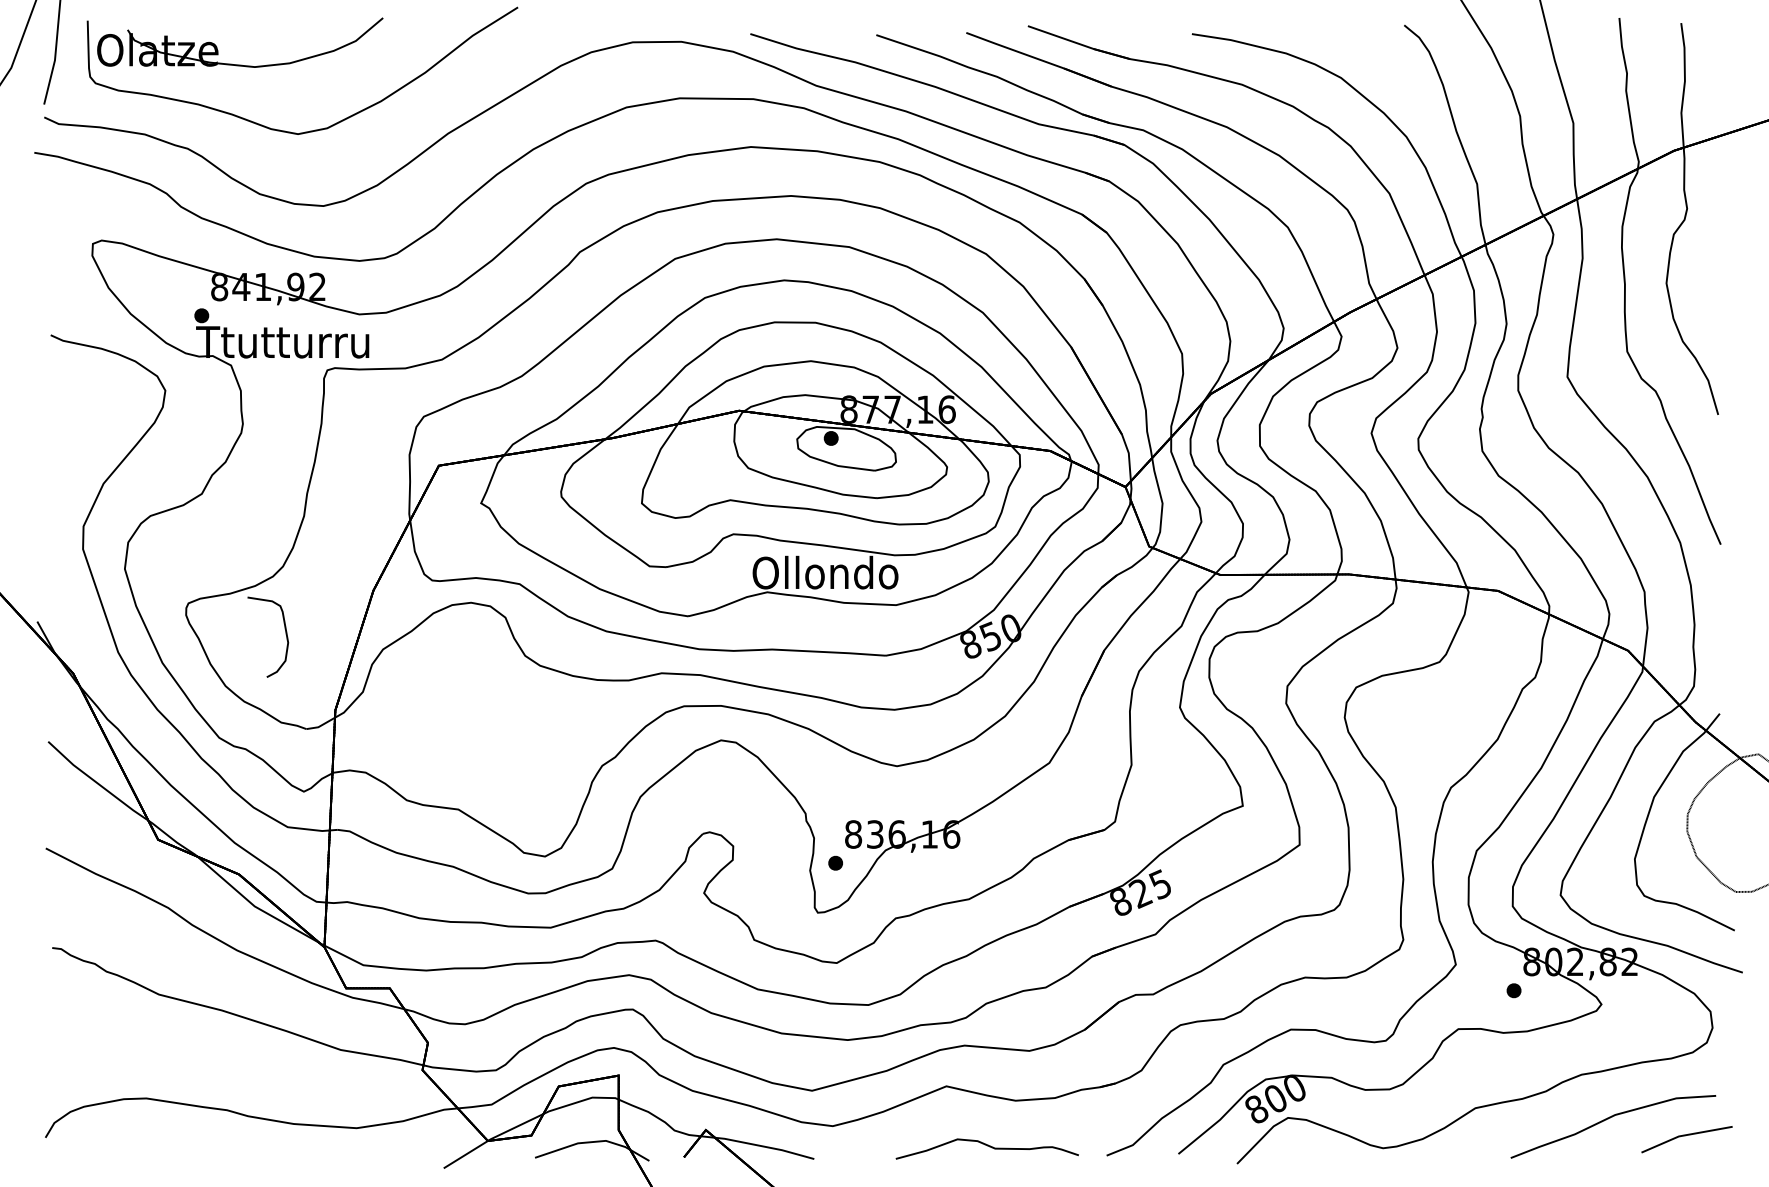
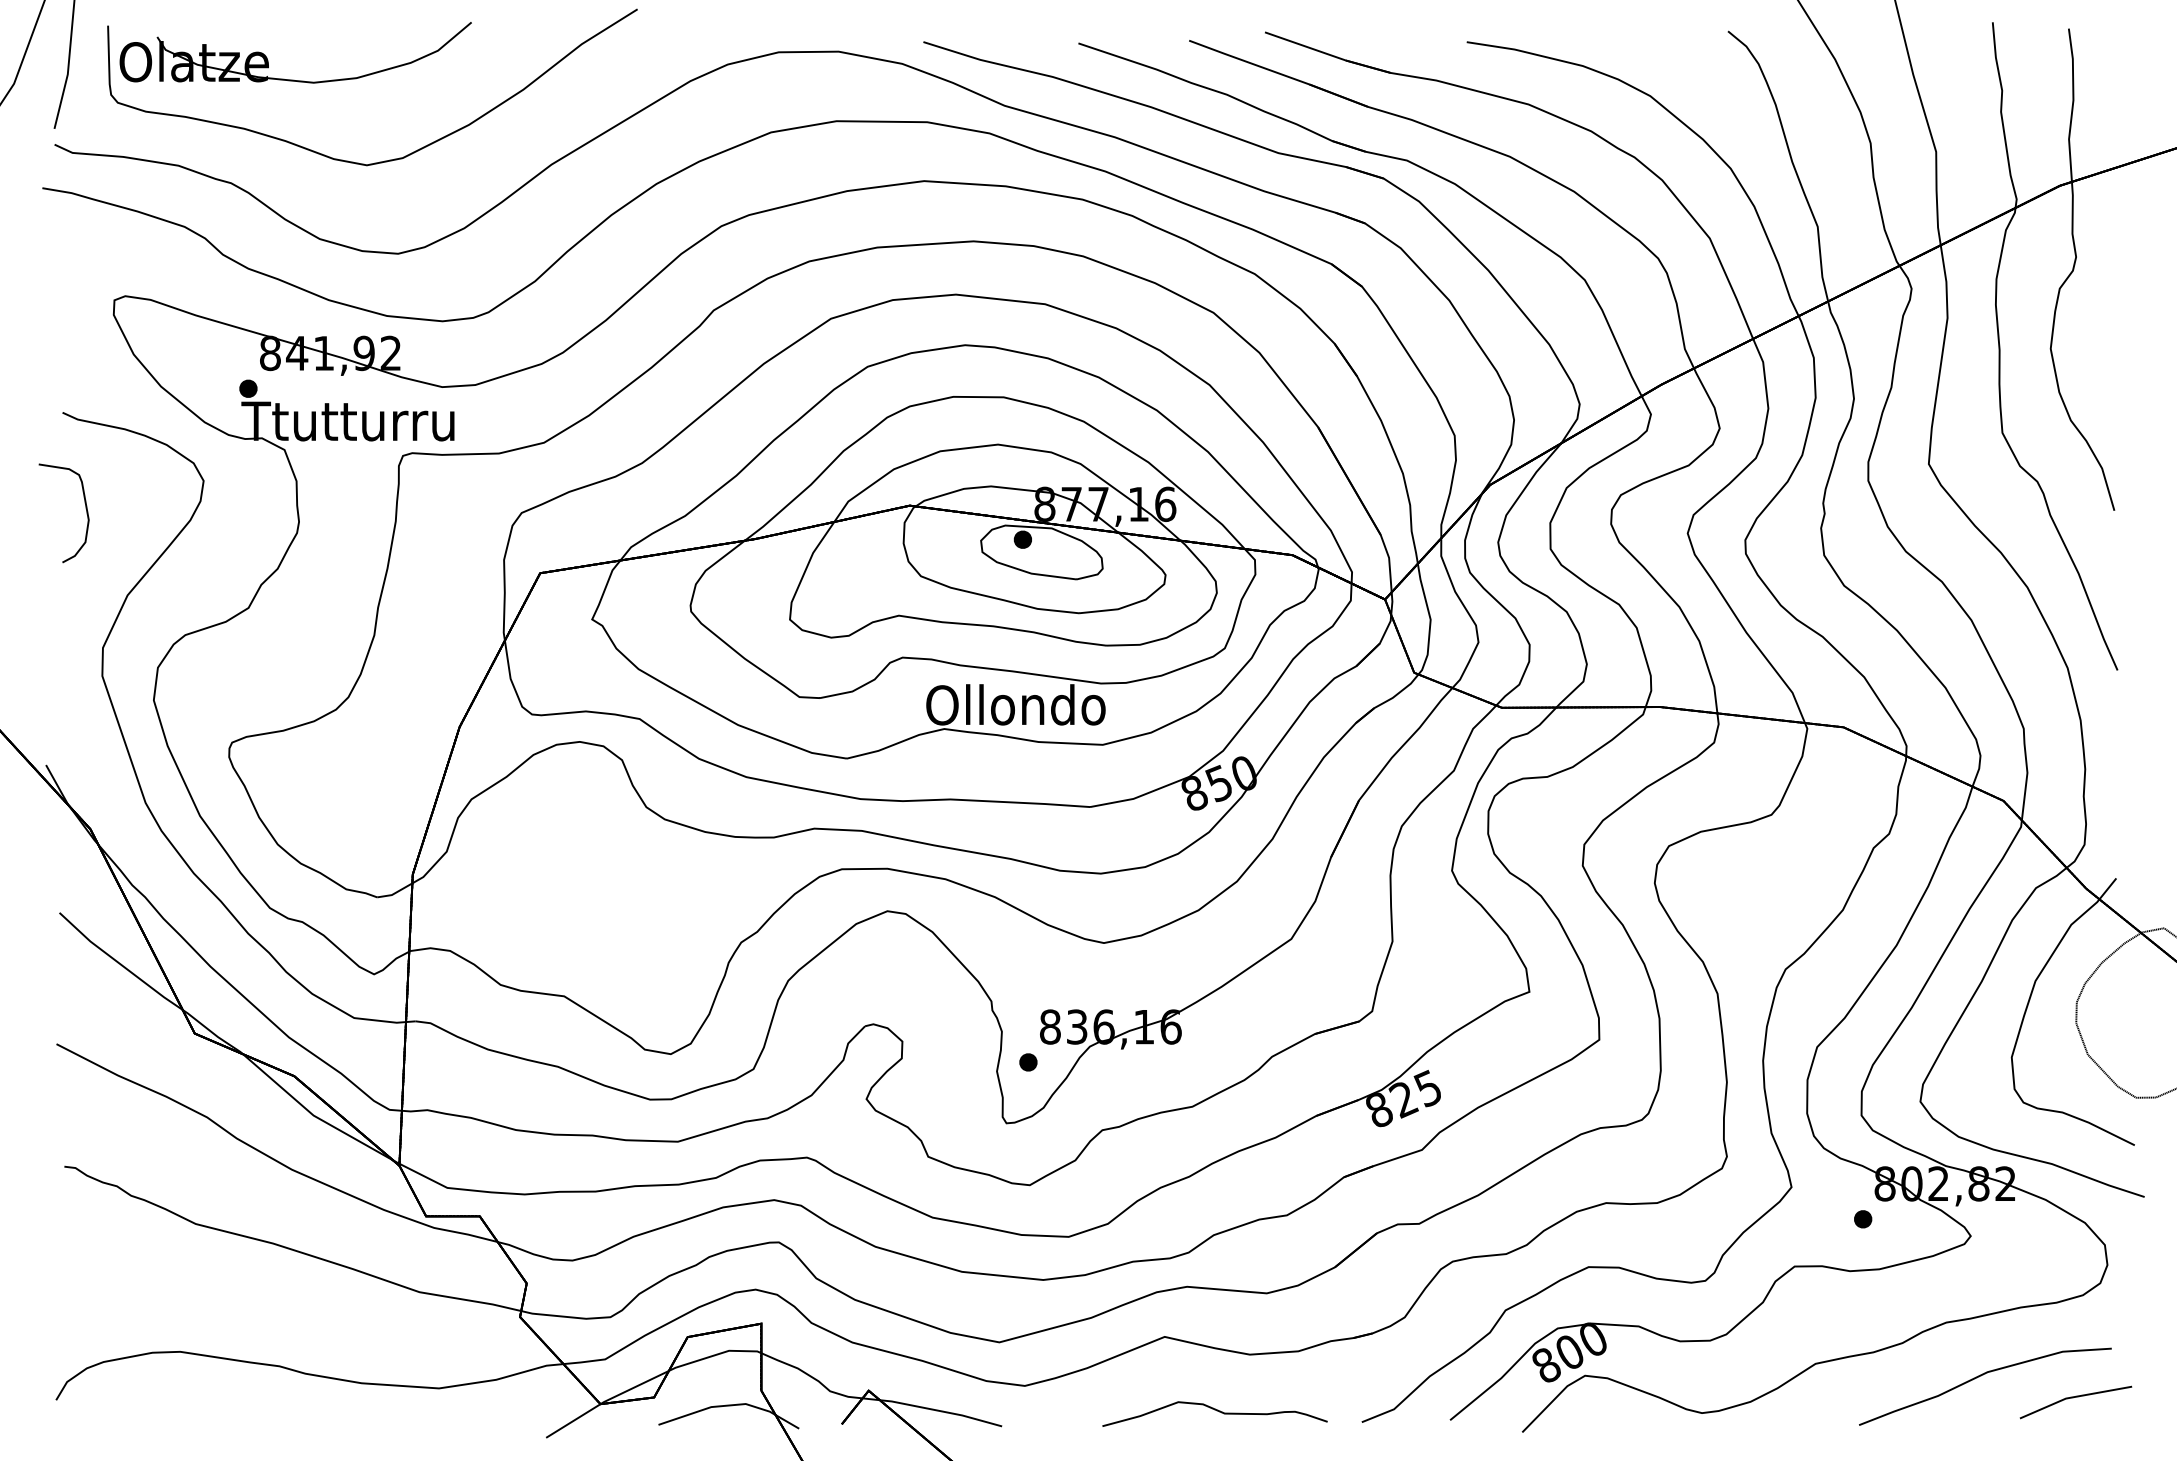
curve: (285, 633) -> (85, 508), moved

